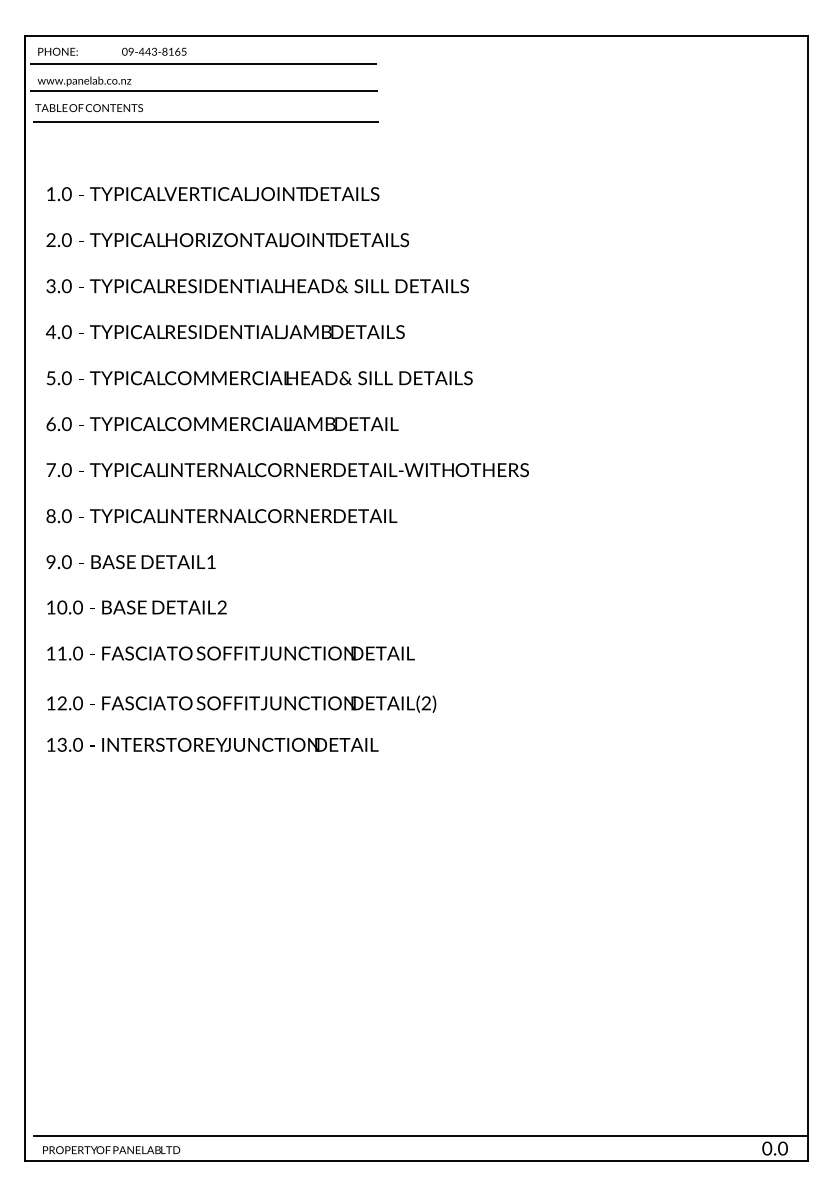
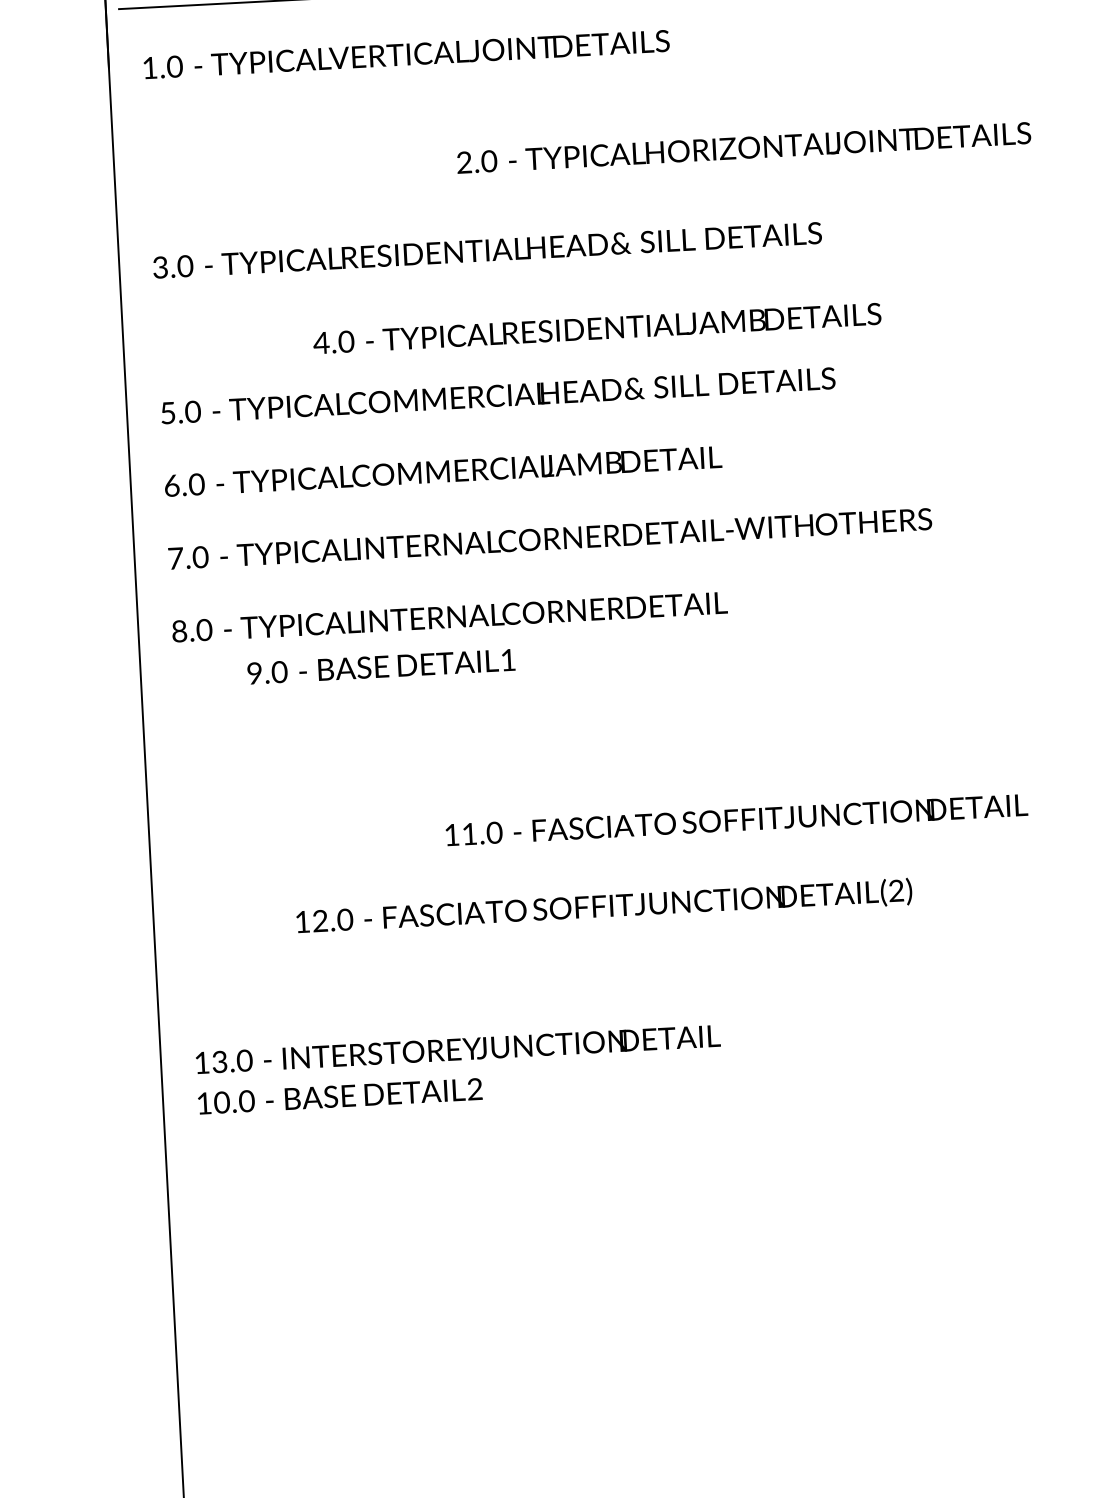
text: (213, 194) -> (407, 55), moved
text: (227, 240) -> (743, 148), moved
text: (224, 332) -> (595, 329), moved
text: (130, 562) -> (380, 667), moved
text: (136, 607) -> (339, 1096), moved
text: (230, 653) -> (735, 820), moved
text: (241, 703) -> (603, 906), moved
text: (212, 744) -> (457, 1048), moved

